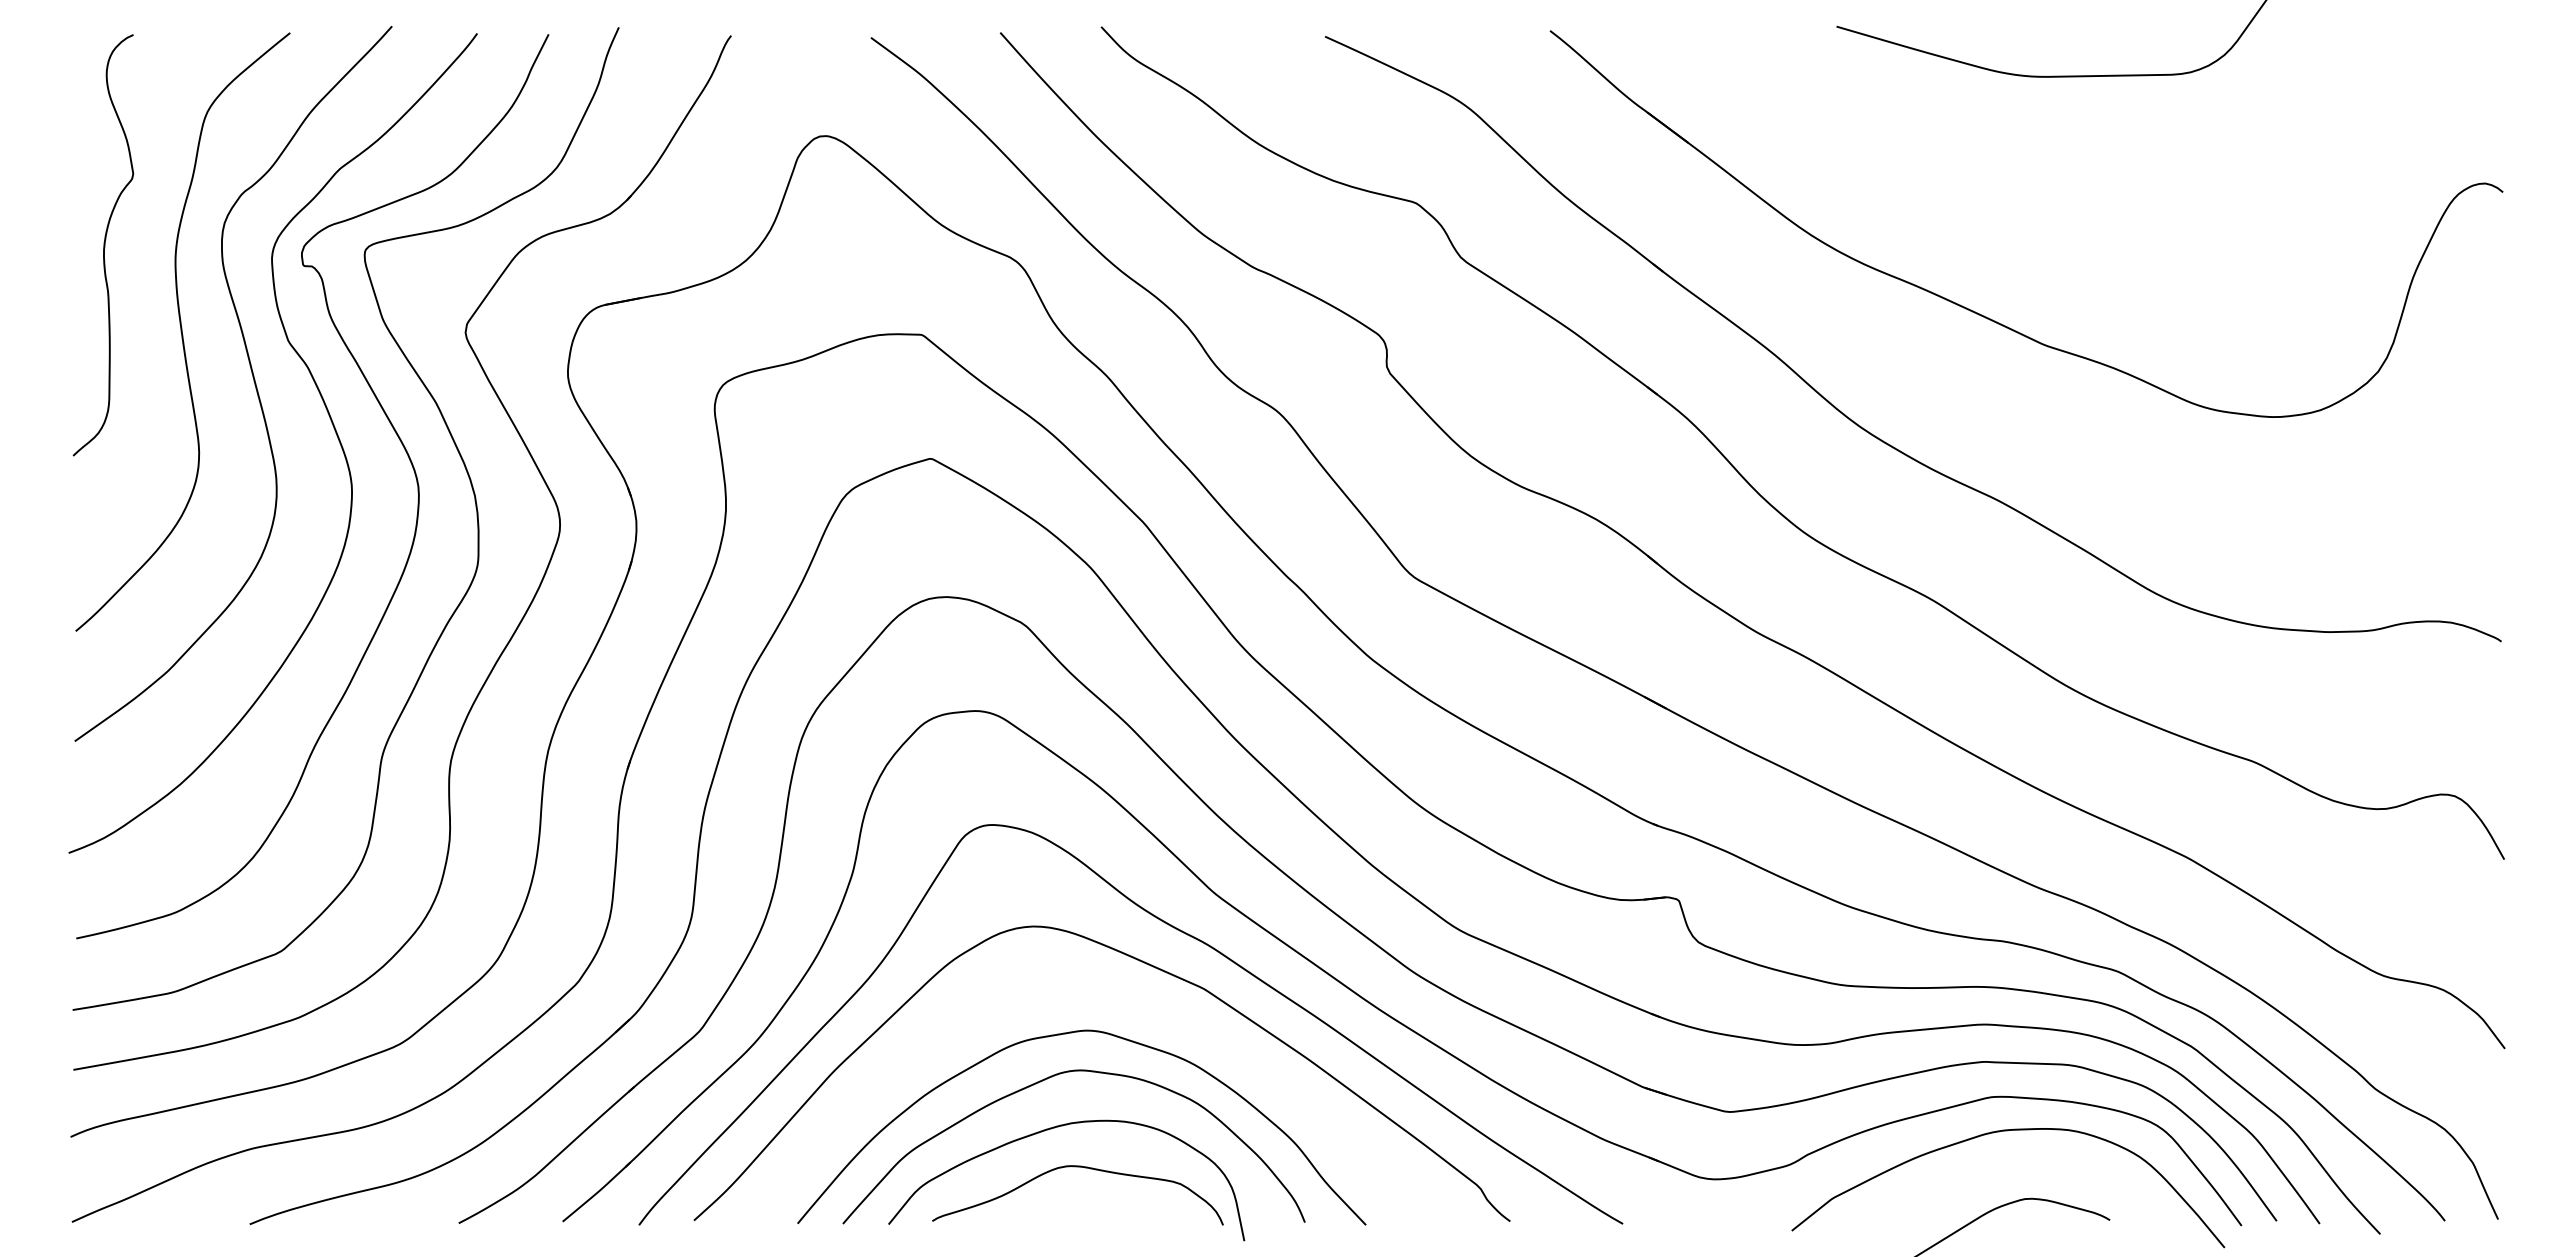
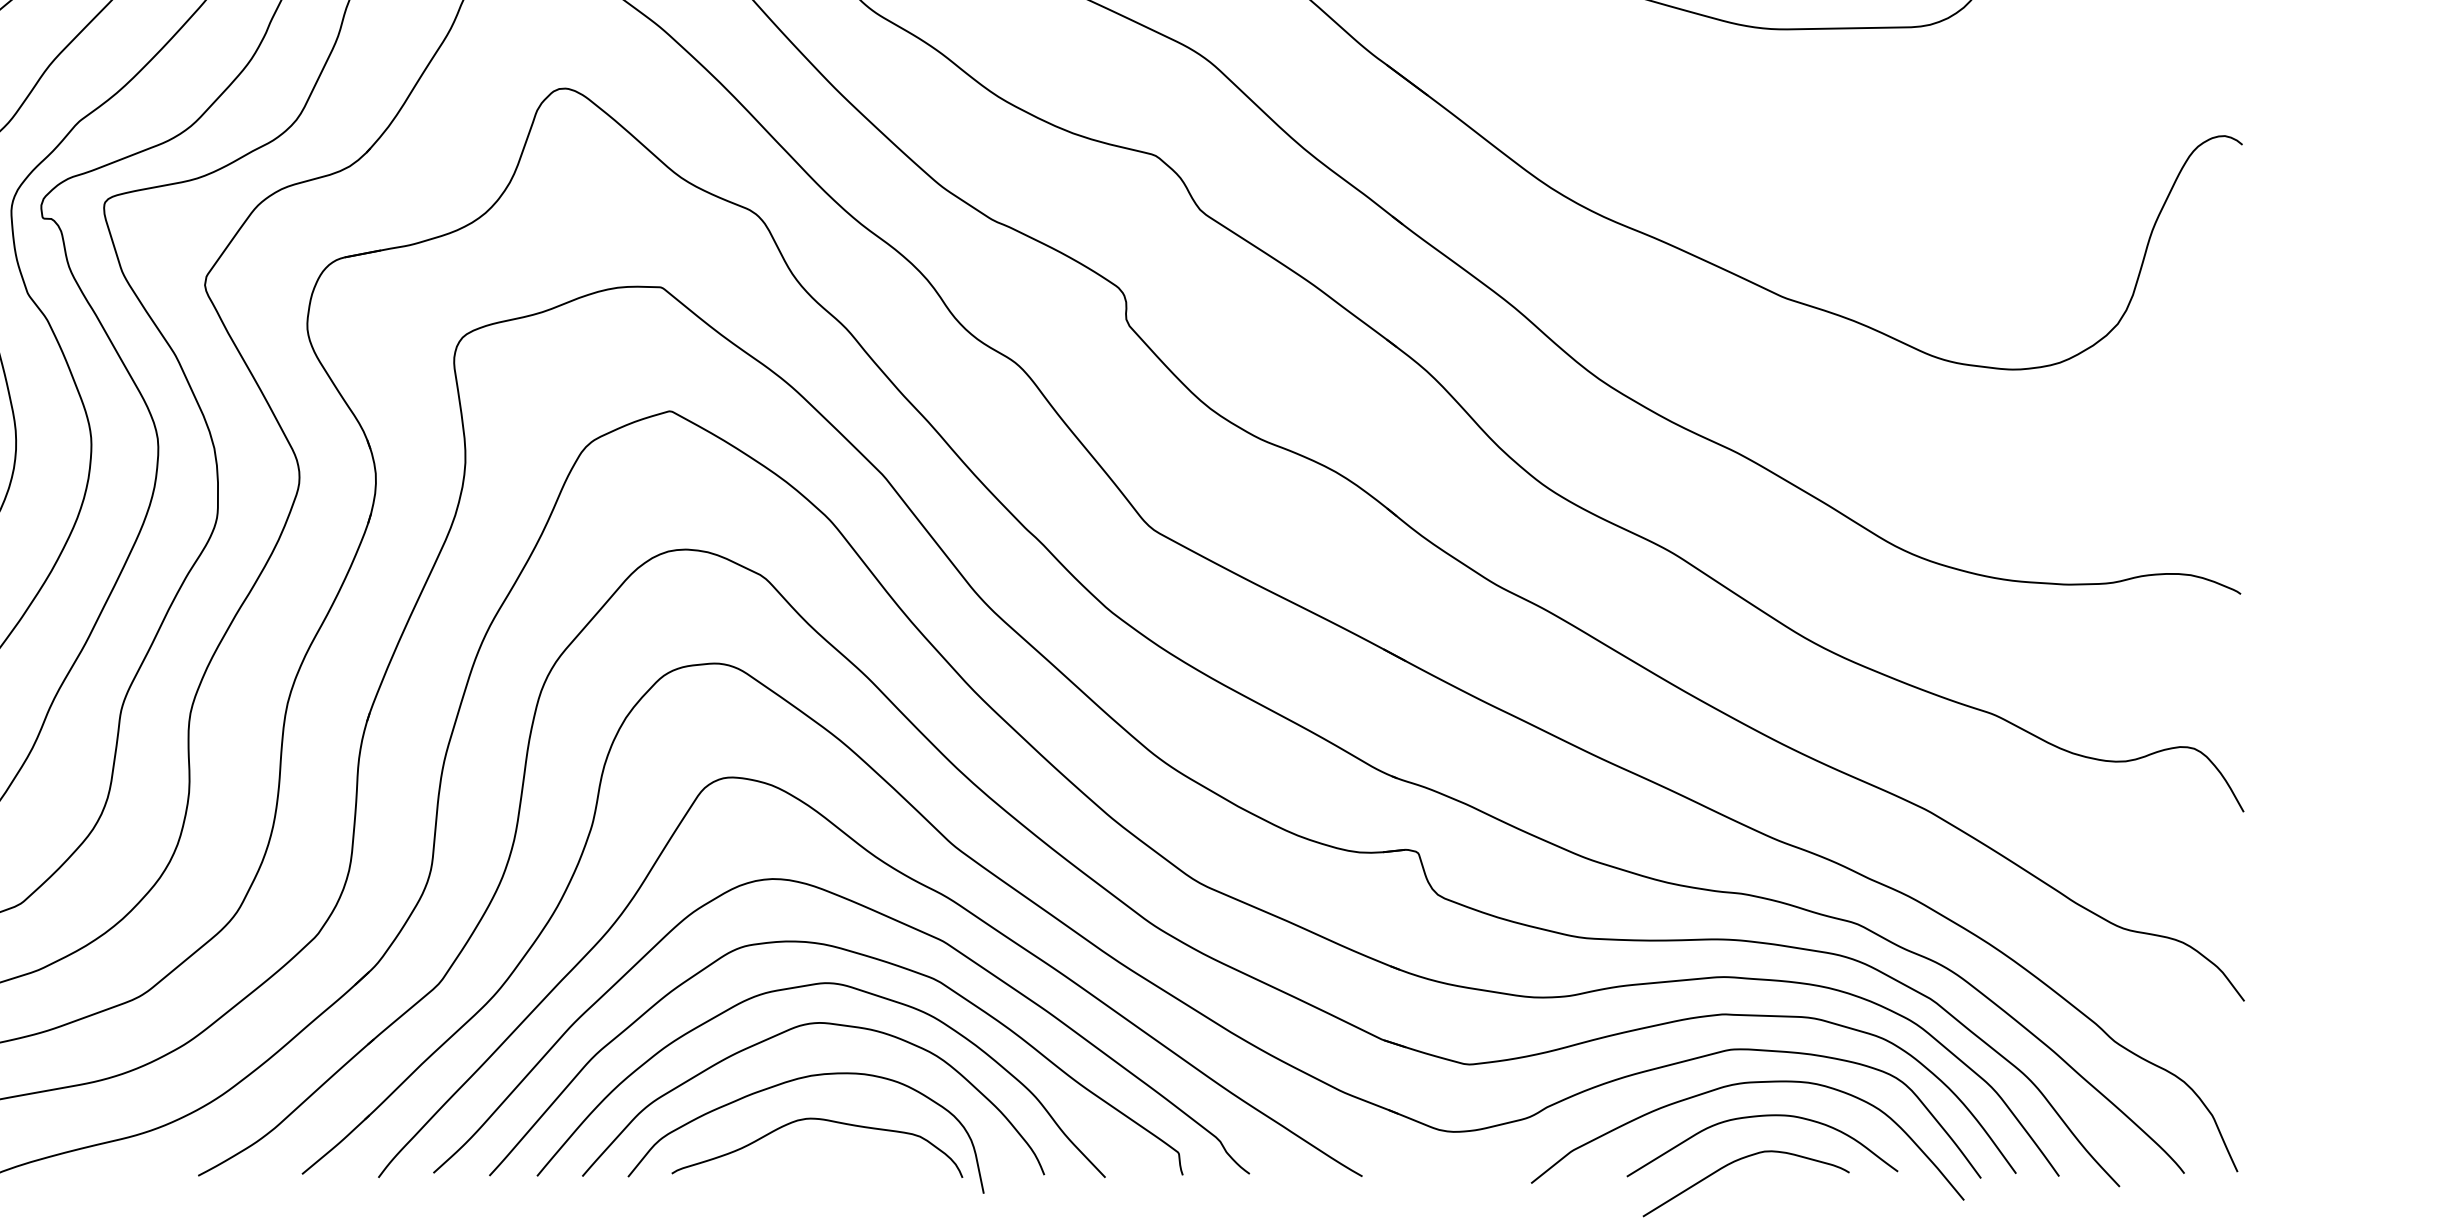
curve: (1126, 1004) -> (865, 957), added
curve: (2022, 1164) -> (1761, 1117), added

